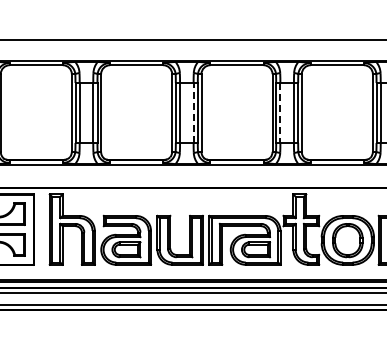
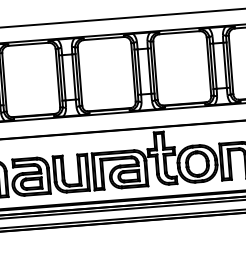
line: (193, 112) -> (73, 76), dashed -> solid
line: (280, 113) -> (139, 72), dashed -> solid

